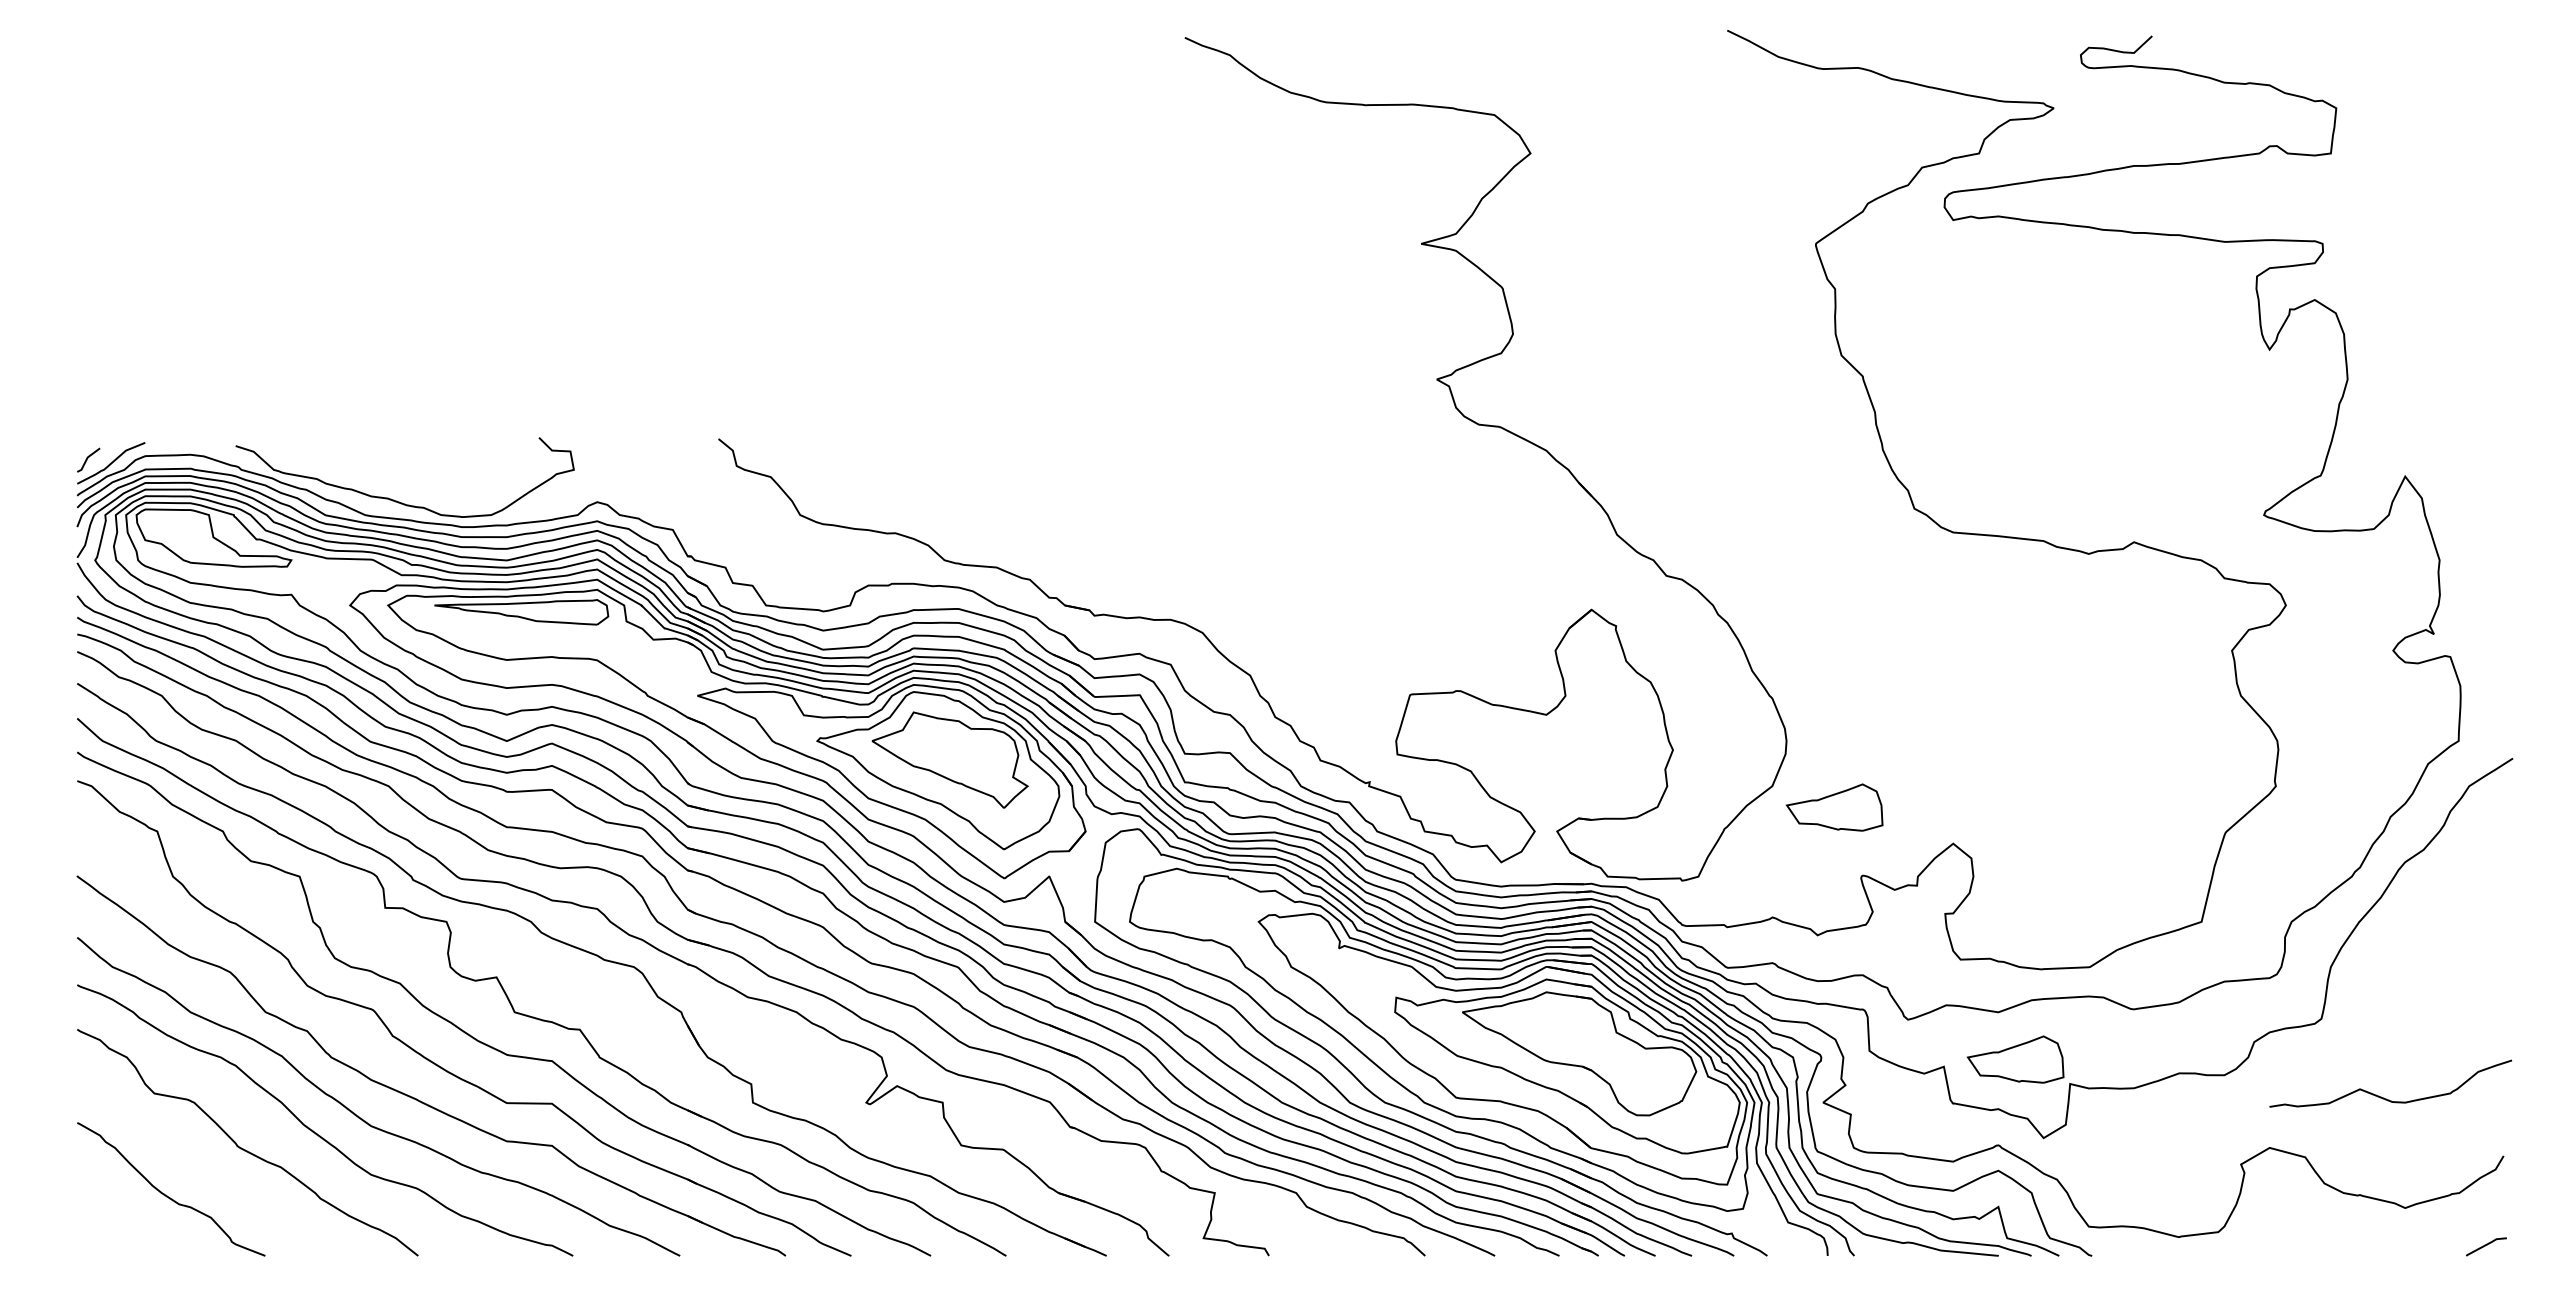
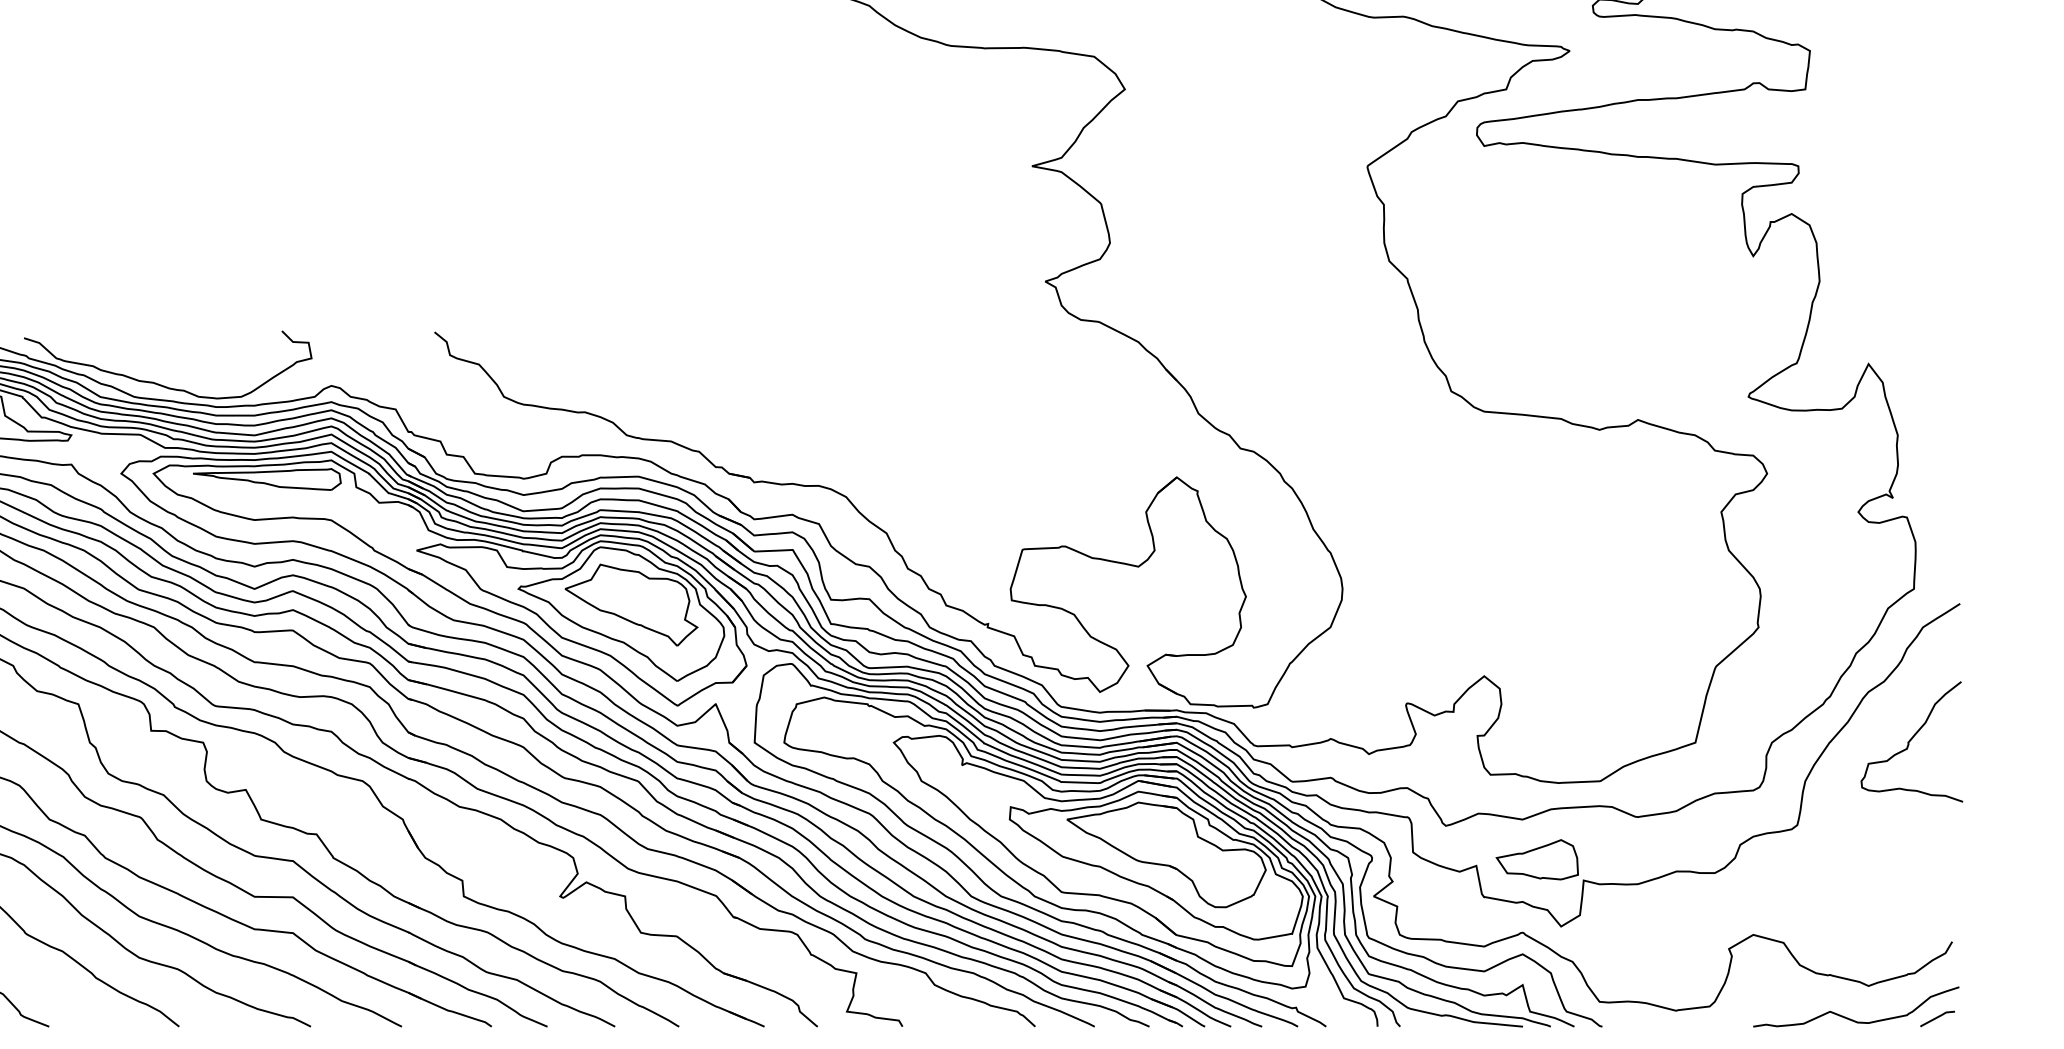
part: (1834, 807) -> (1383, 645), removed
curve: (2455, 919) -> (1911, 740), added
curve: (2384, 1097) -> (1850, 1018), moved

